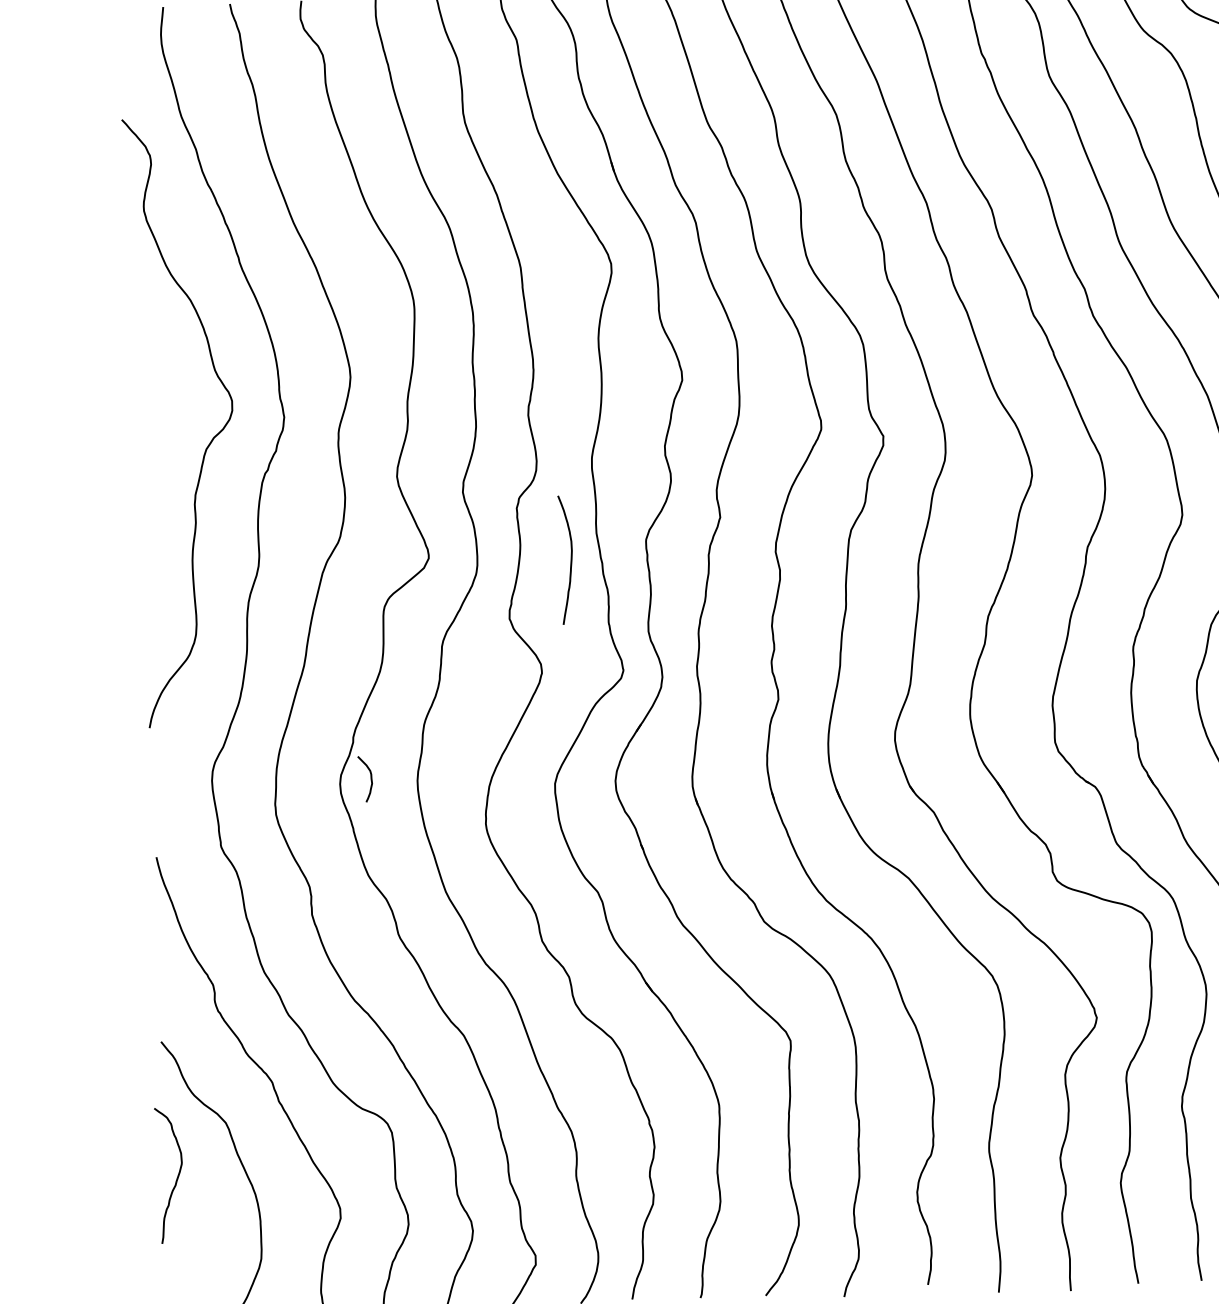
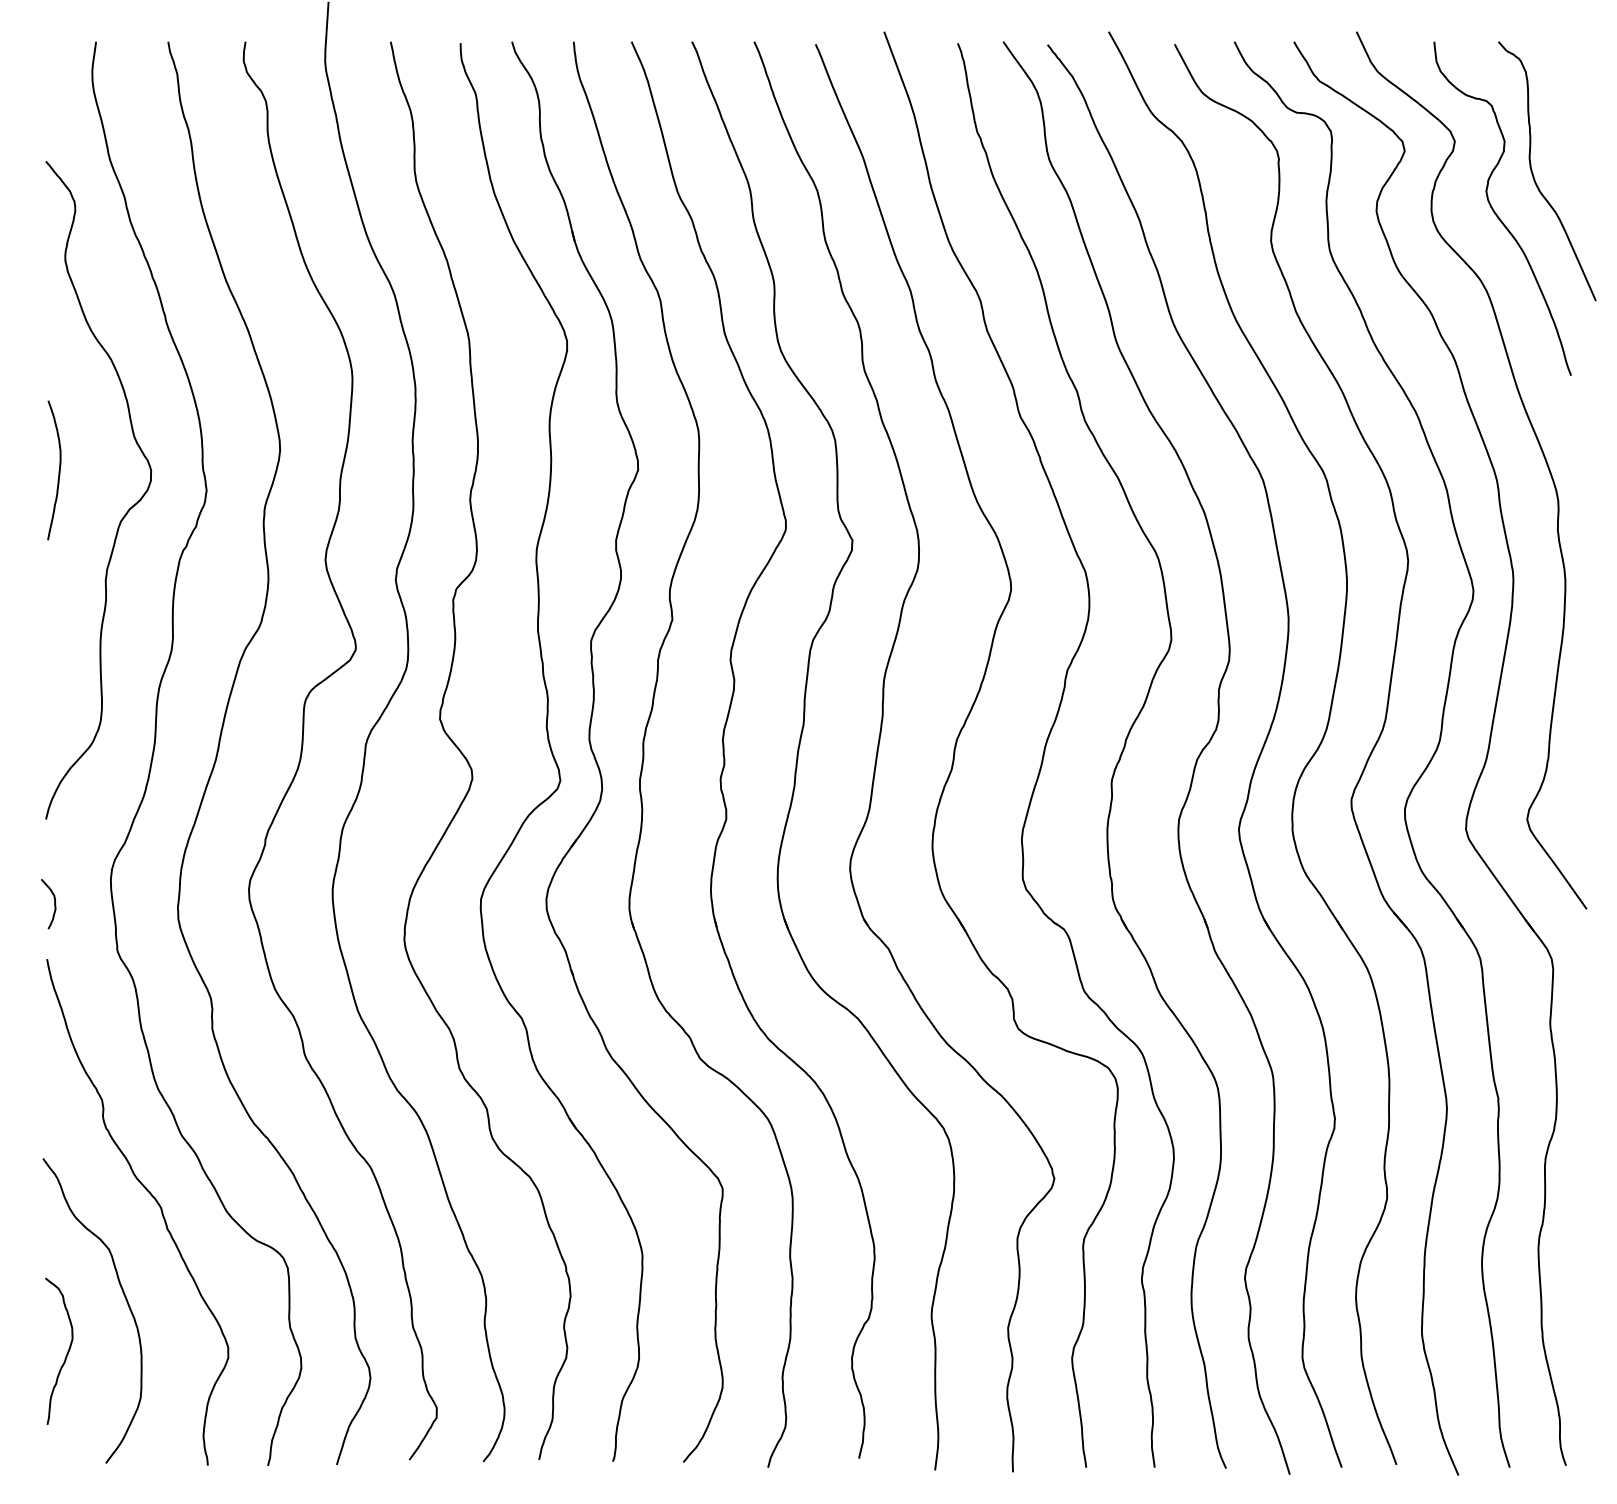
curve: (570, 559) -> (58, 470), moved
curve: (370, 779) -> (54, 904), moved
curve: (176, 1177) -> (66, 1353), moved

